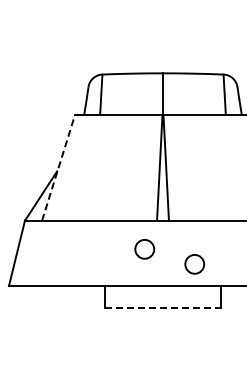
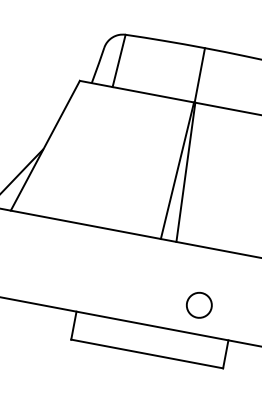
line: (58, 167) -> (45, 145), dashed -> solid
circle: (144, 249) -> (137, 273), removed
line: (163, 307) -> (147, 353), dashed -> solid

